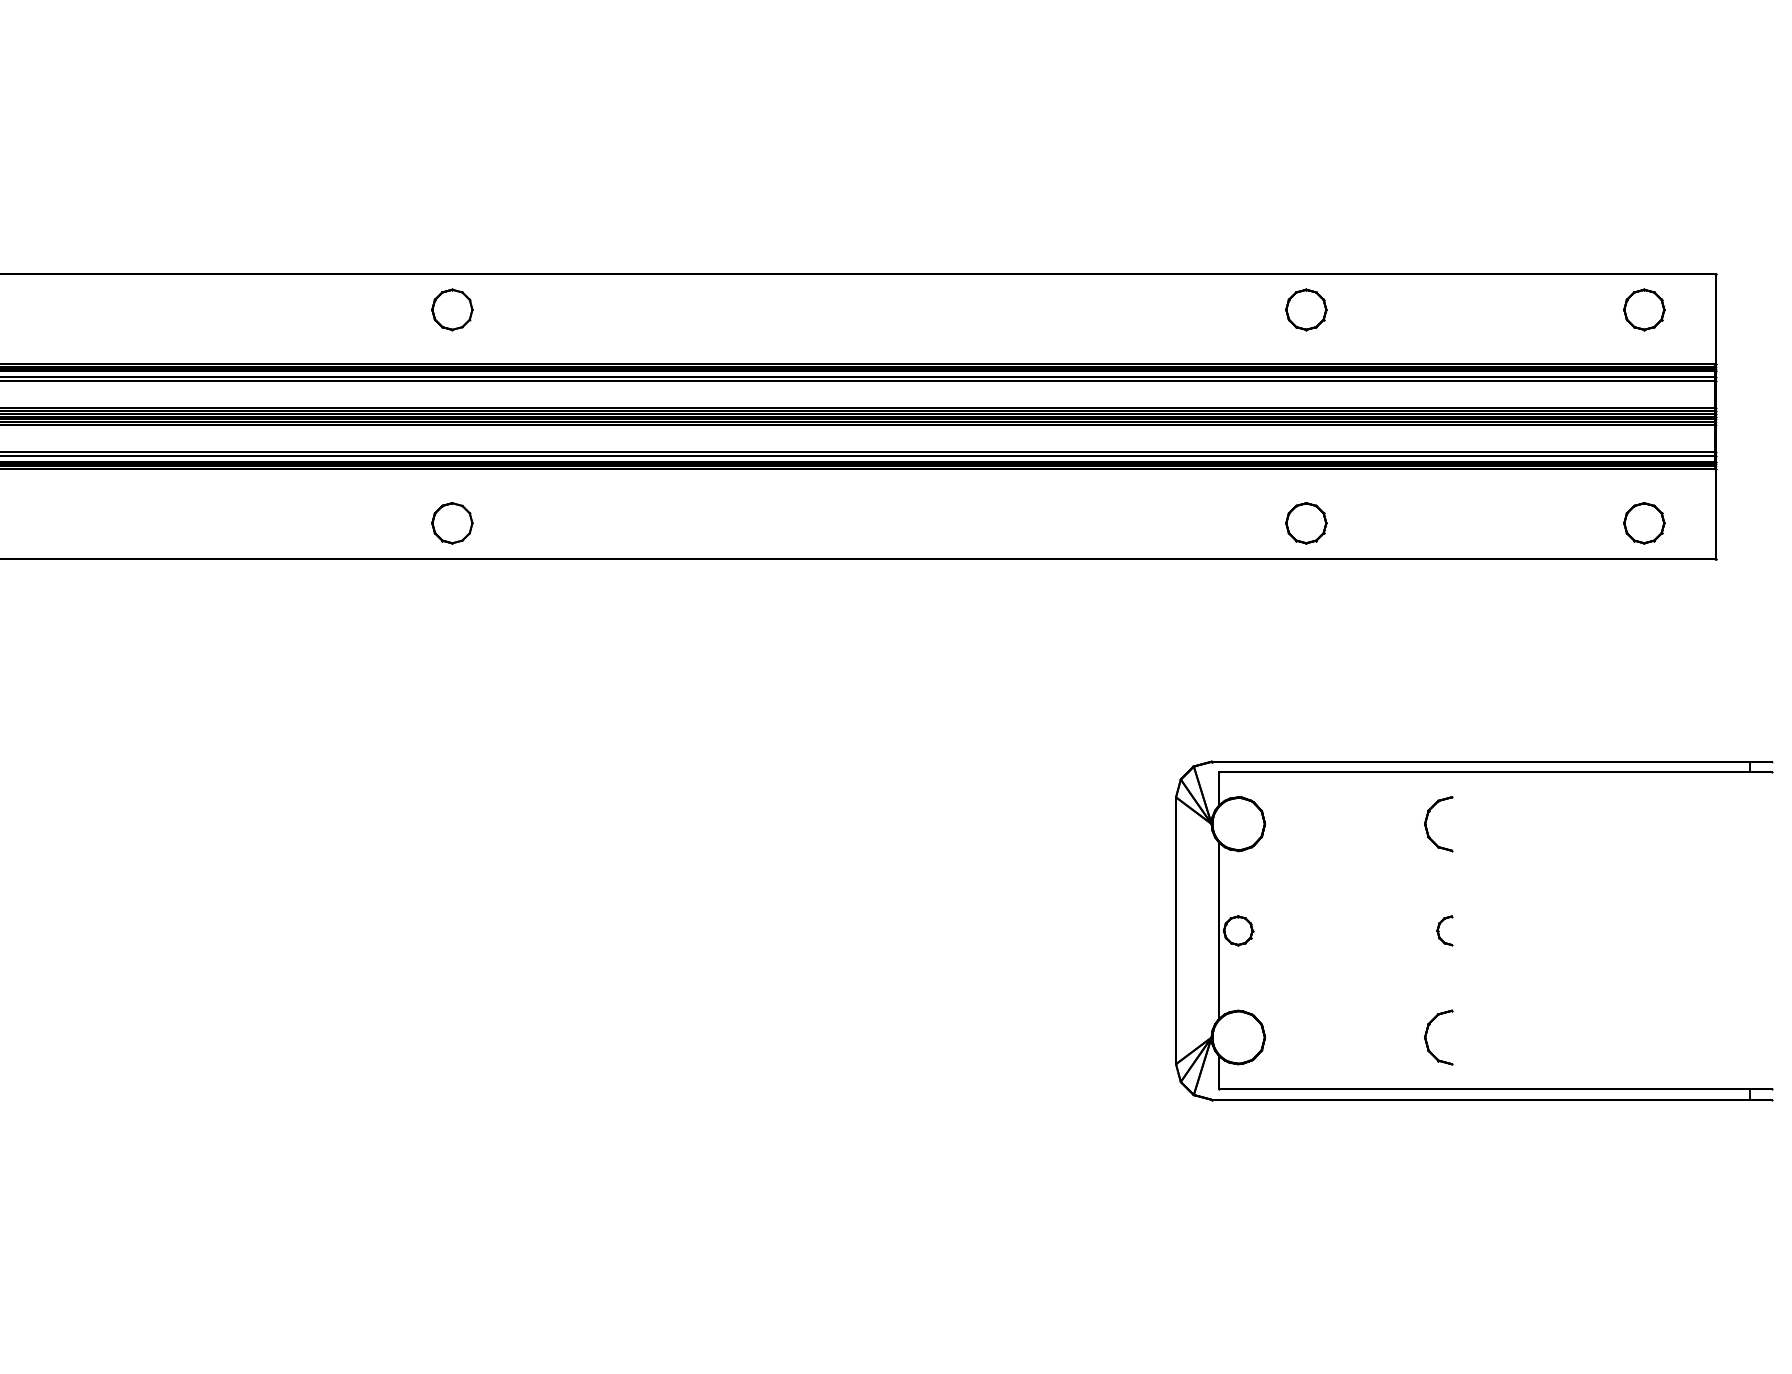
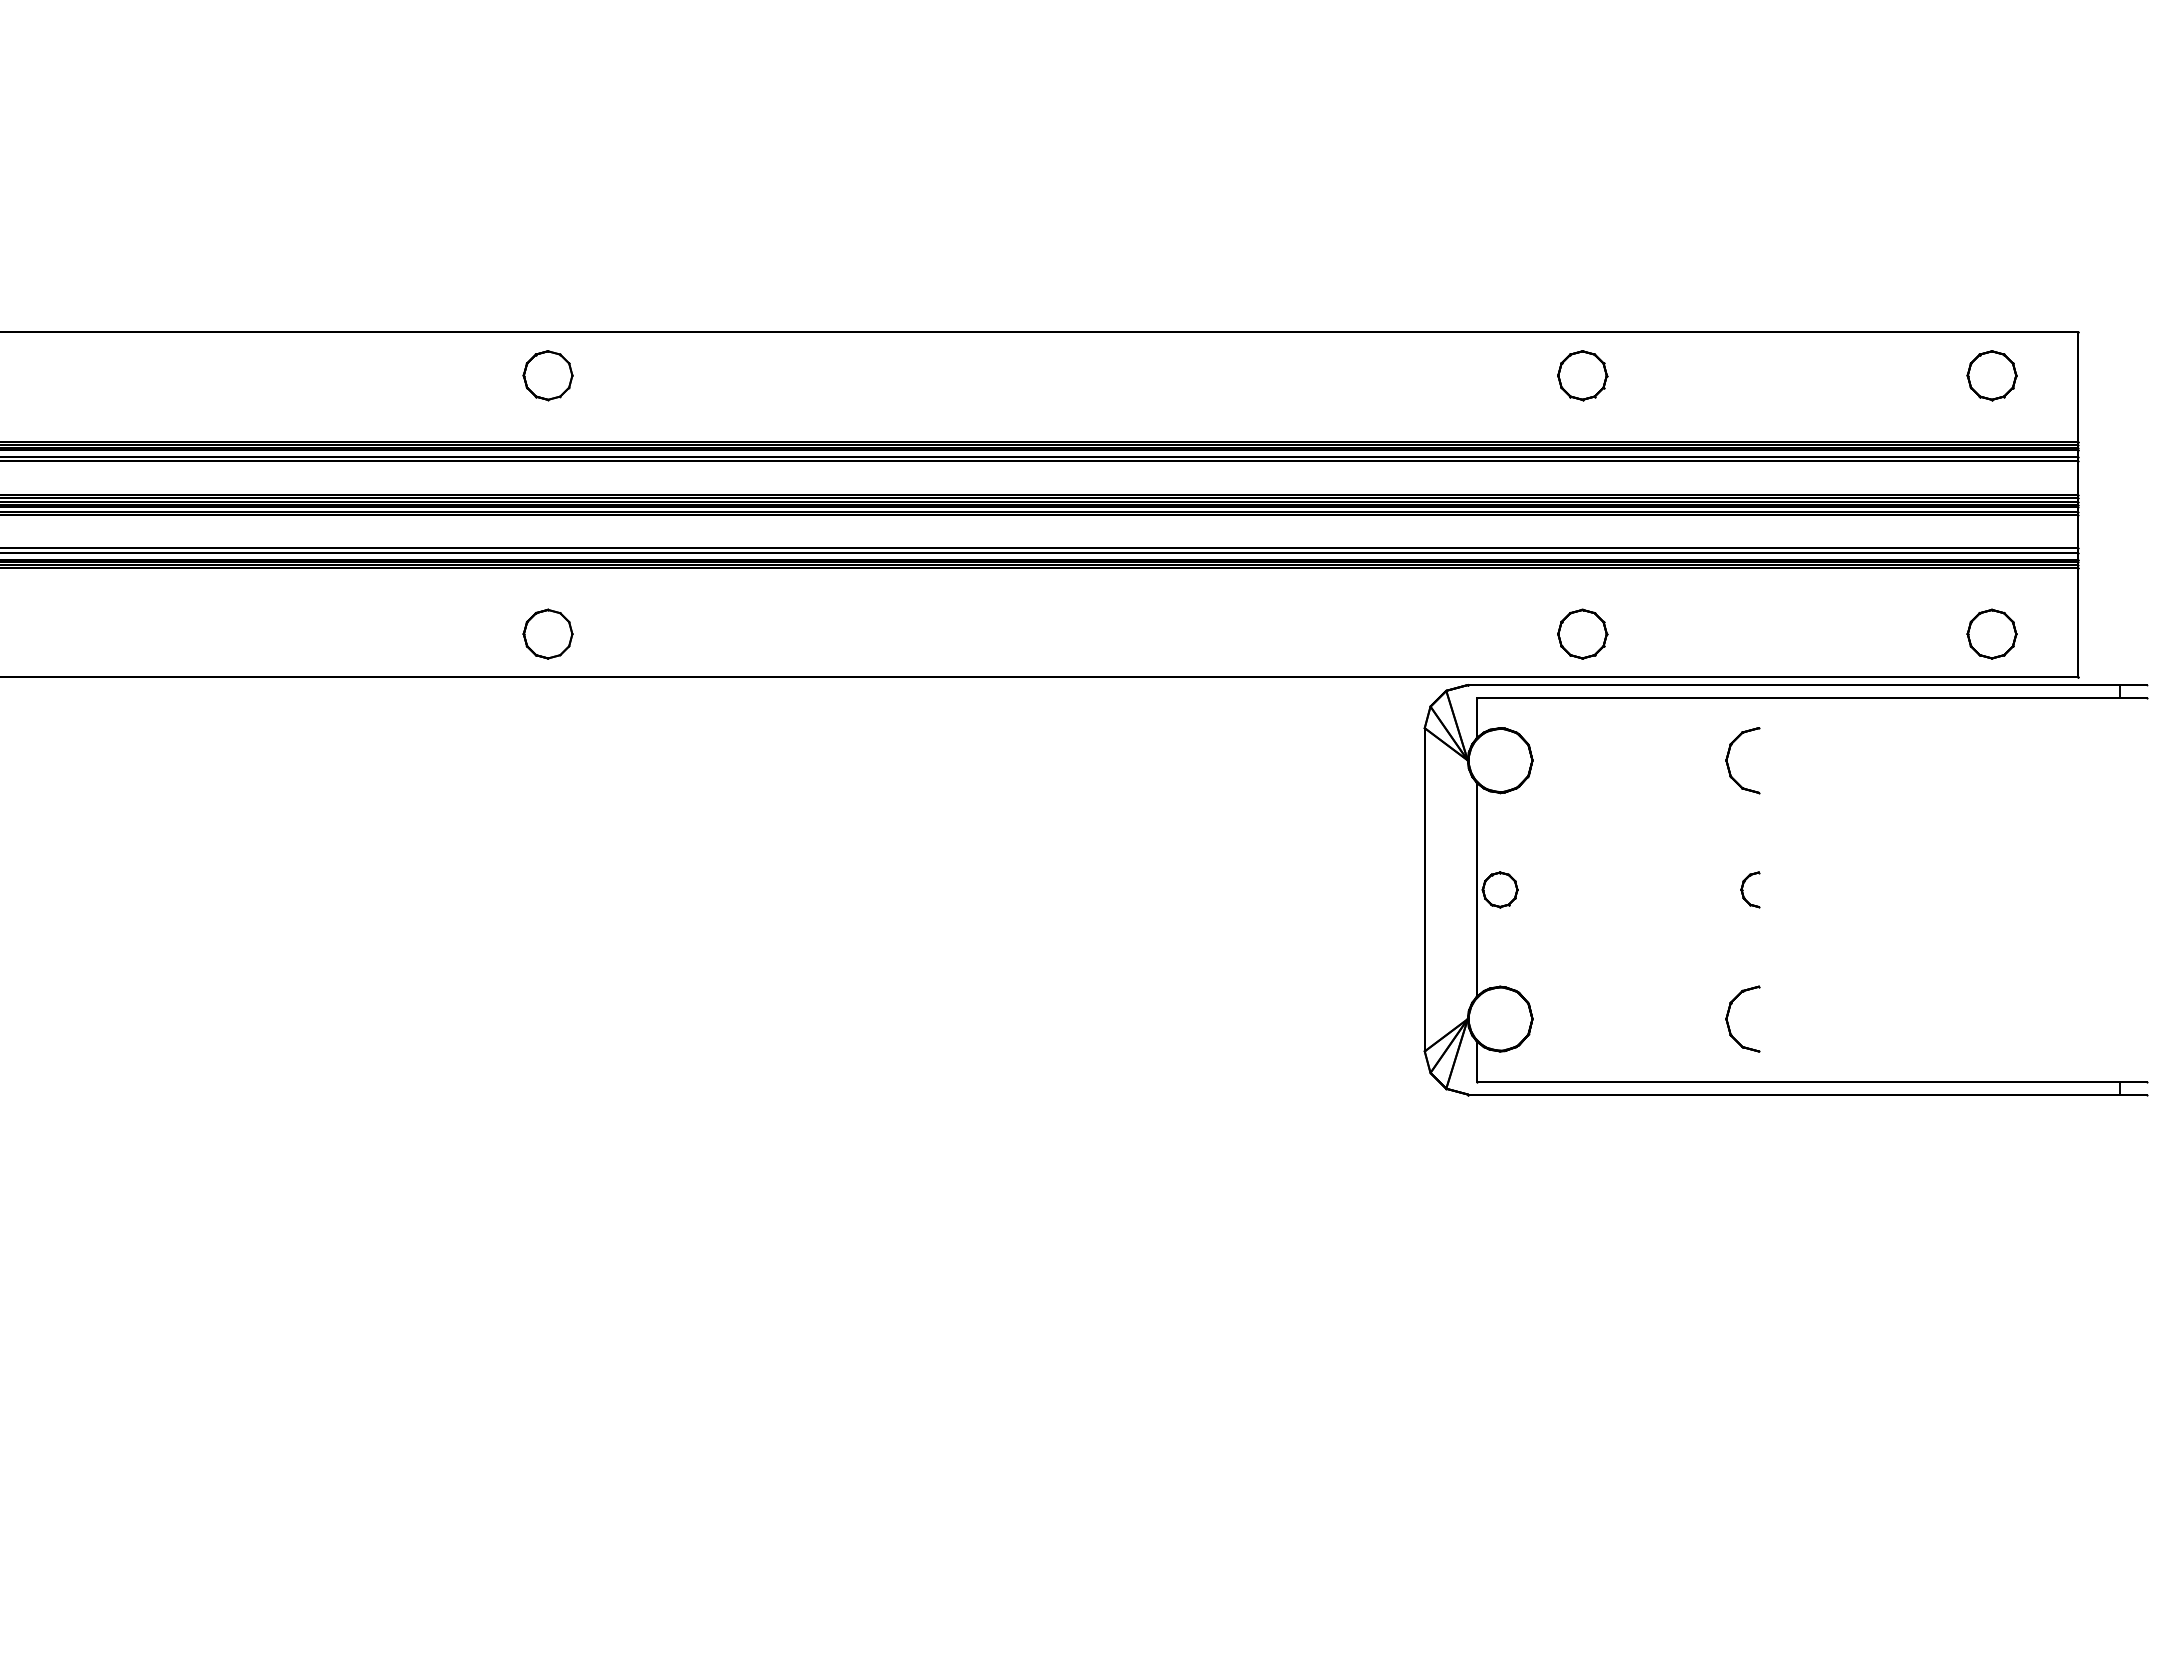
part: (1453, 917) -> (1760, 873), moved

